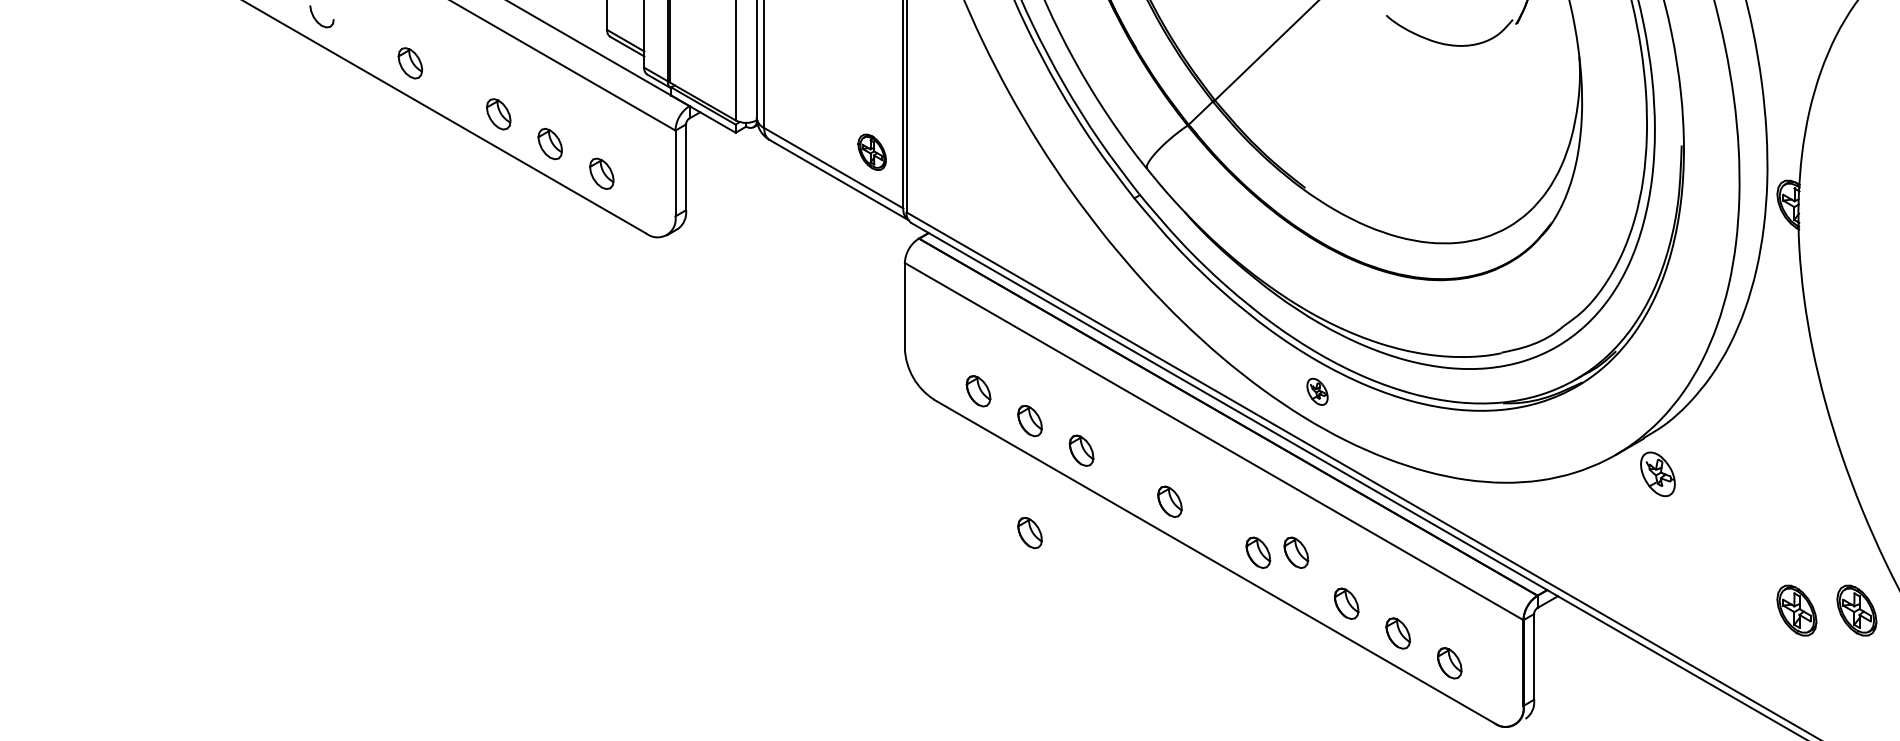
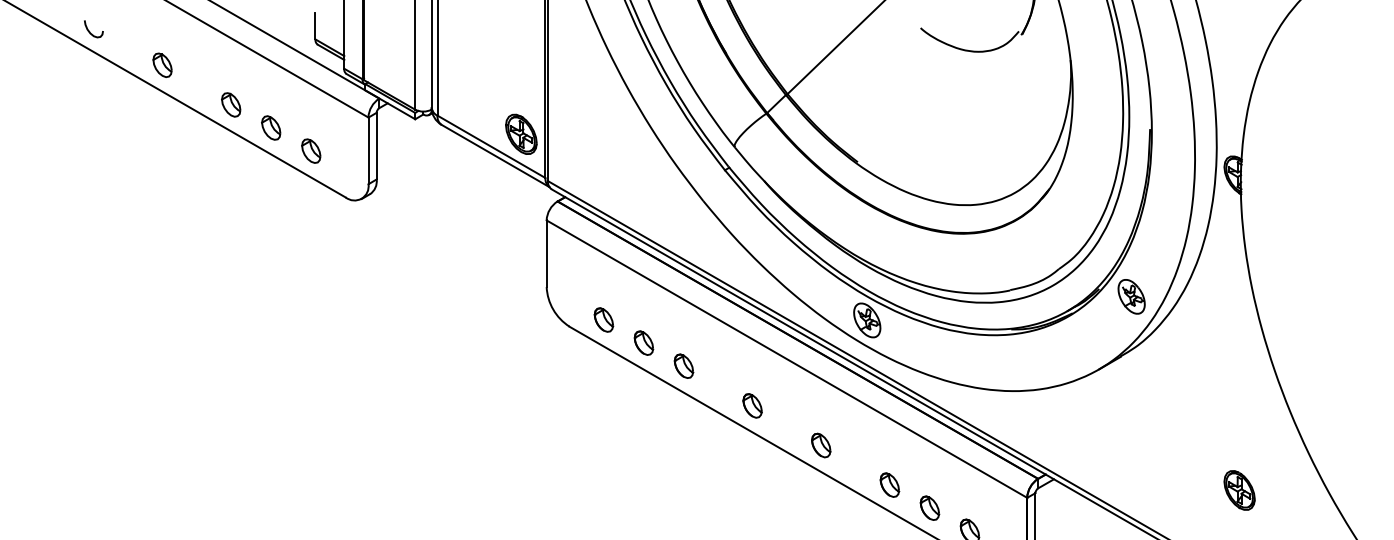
part: (871, 152) -> (520, 134), size x1.43
part: (1317, 391) -> (867, 320), size x1.67
part: (1657, 473) -> (1131, 296), moved
part: (1029, 532) -> (643, 429), removed
part: (1296, 552) -> (850, 445), removed
part: (1856, 610) -> (1285, 490), removed

